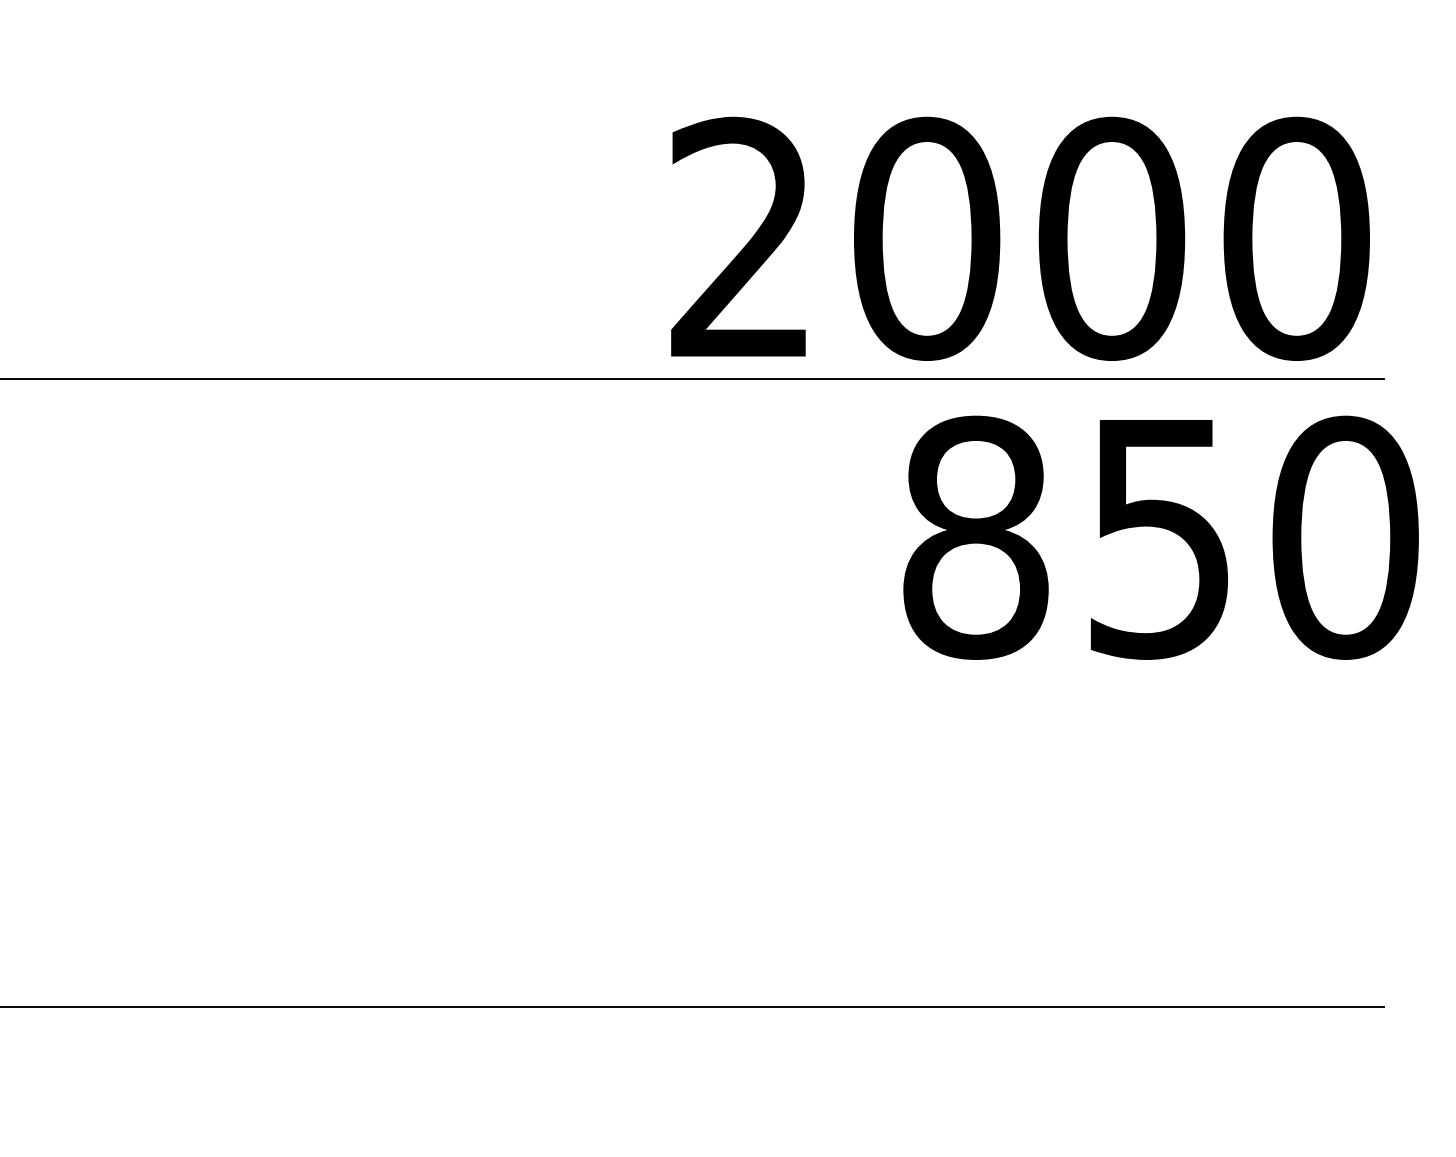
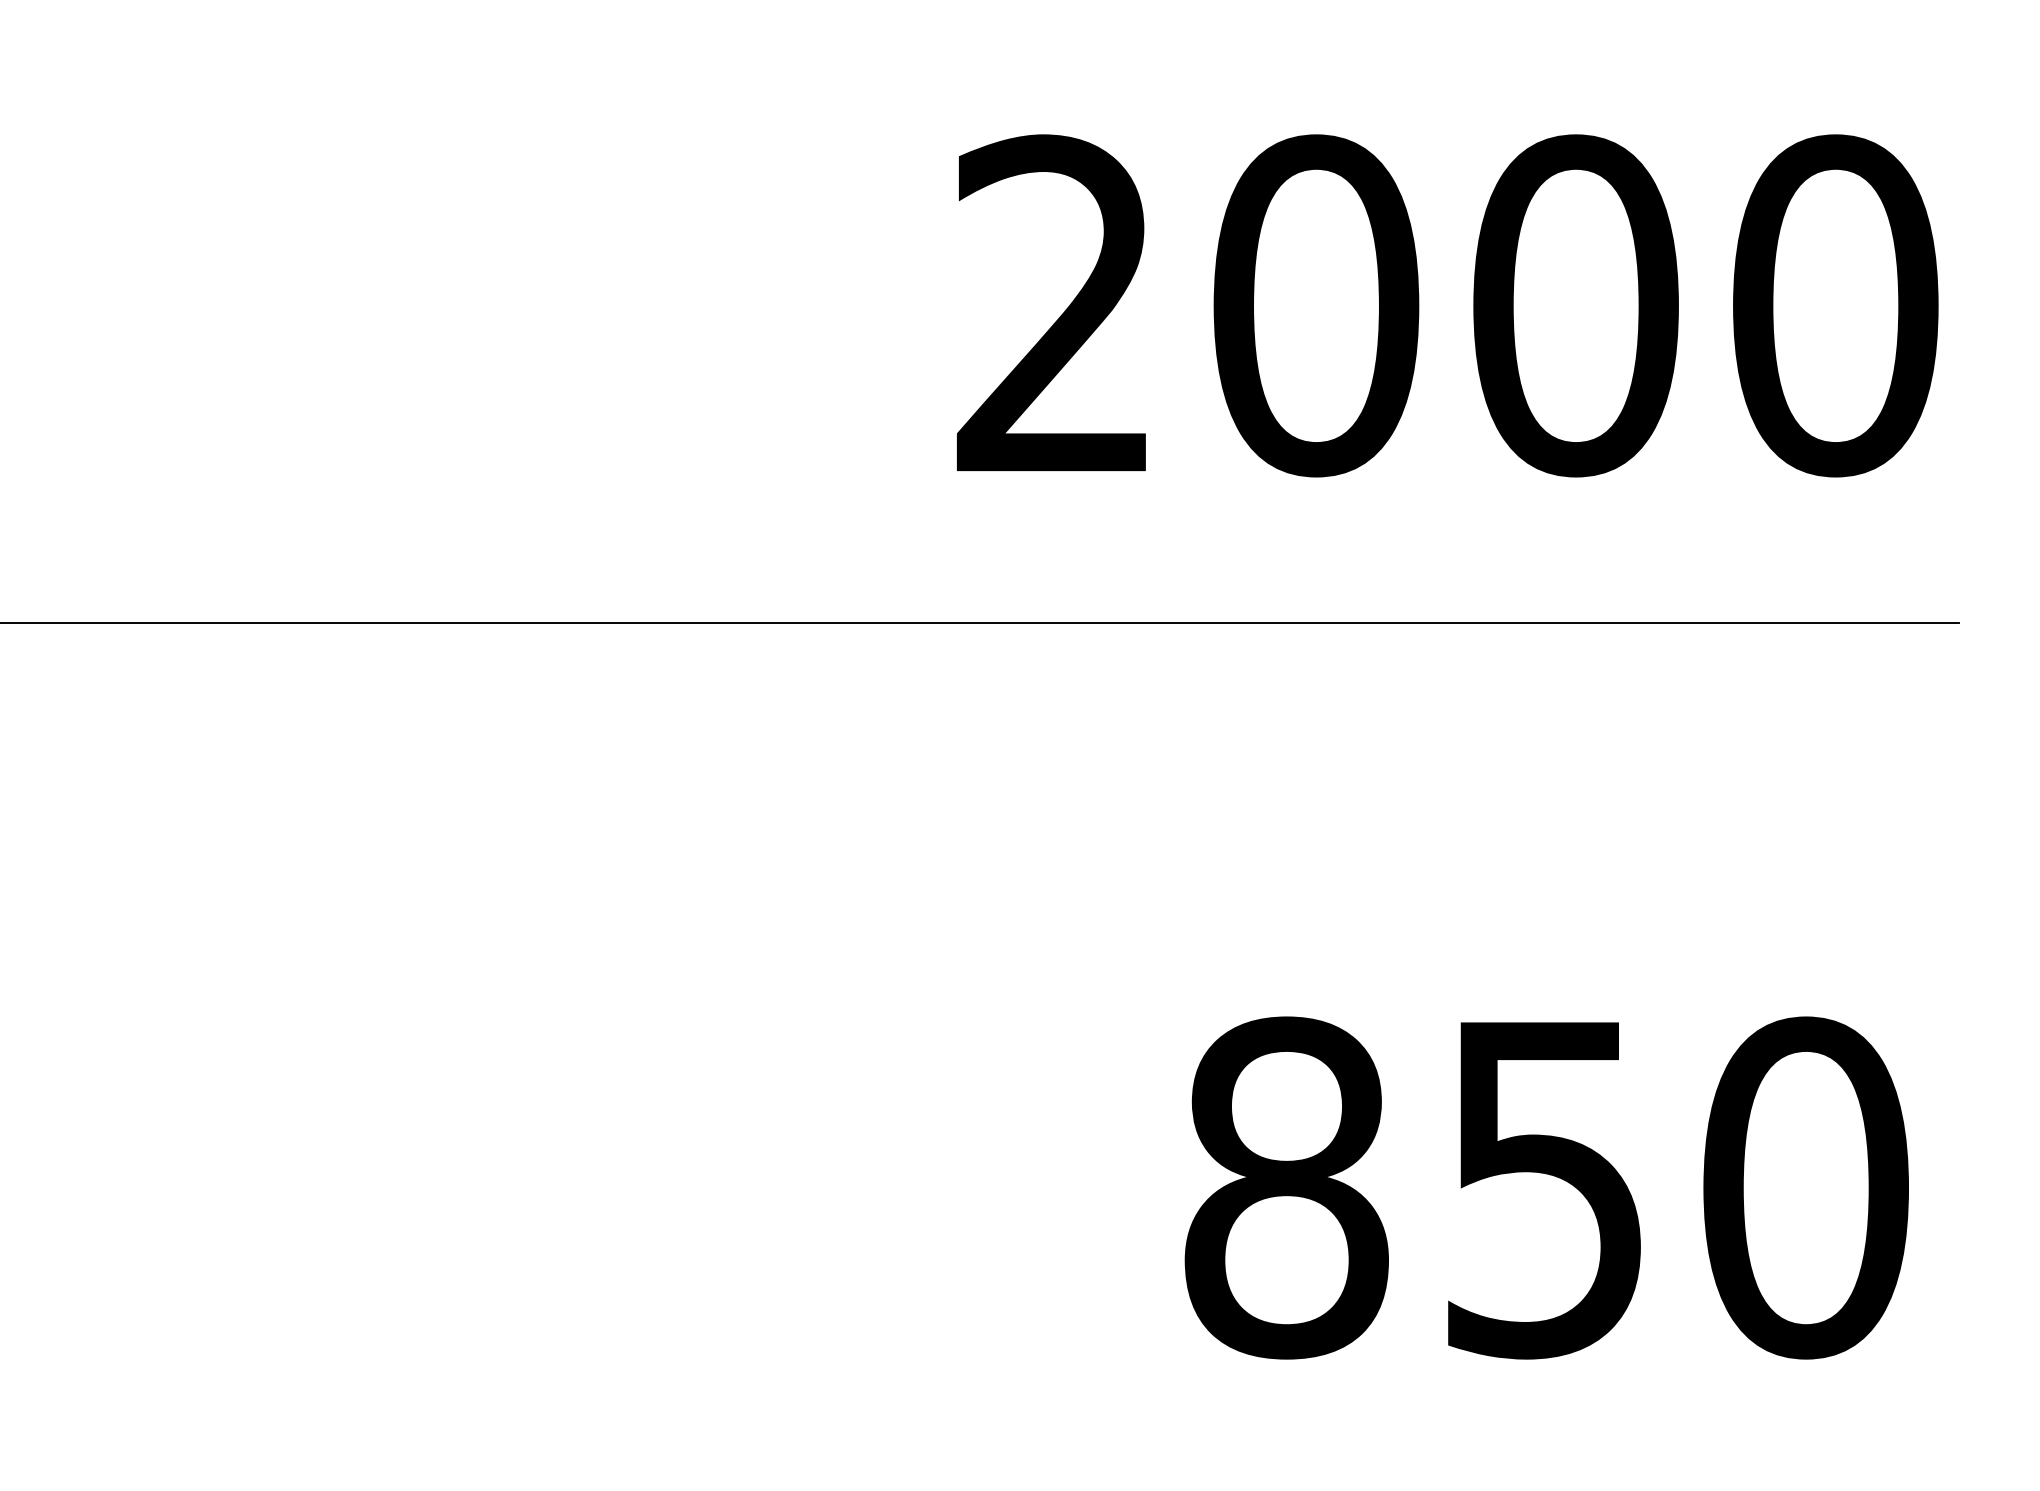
text: (1020, 238) -> (1447, 305), moved
text: (1160, 537) -> (1545, 1187), moved

